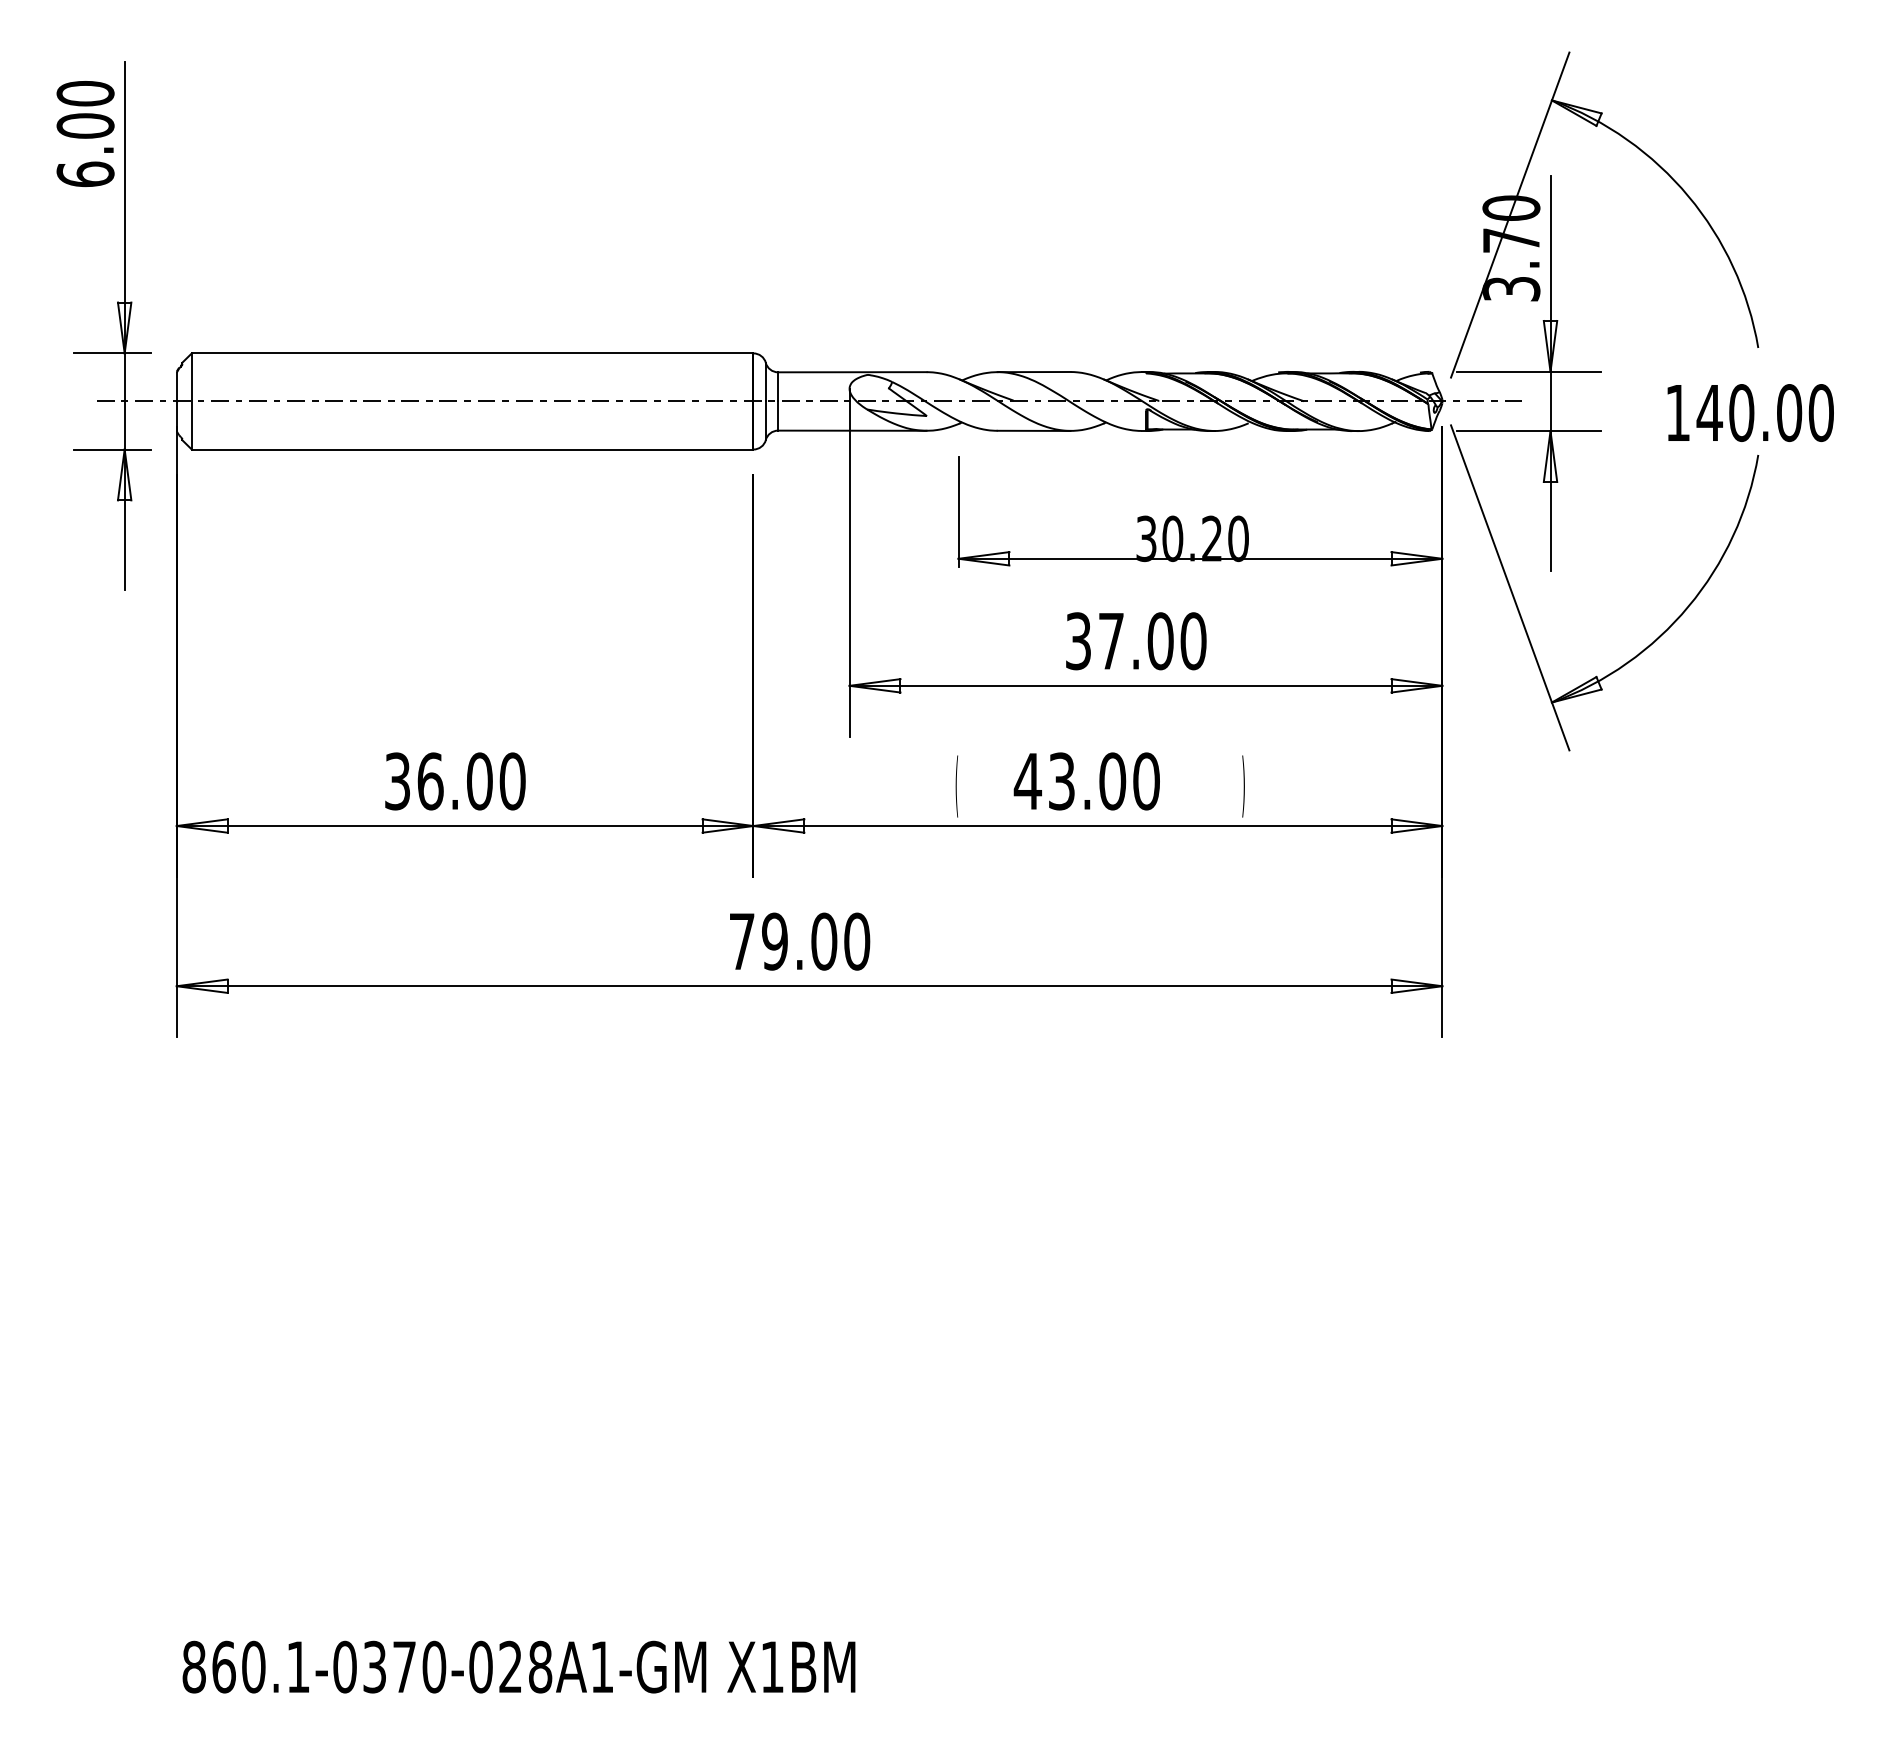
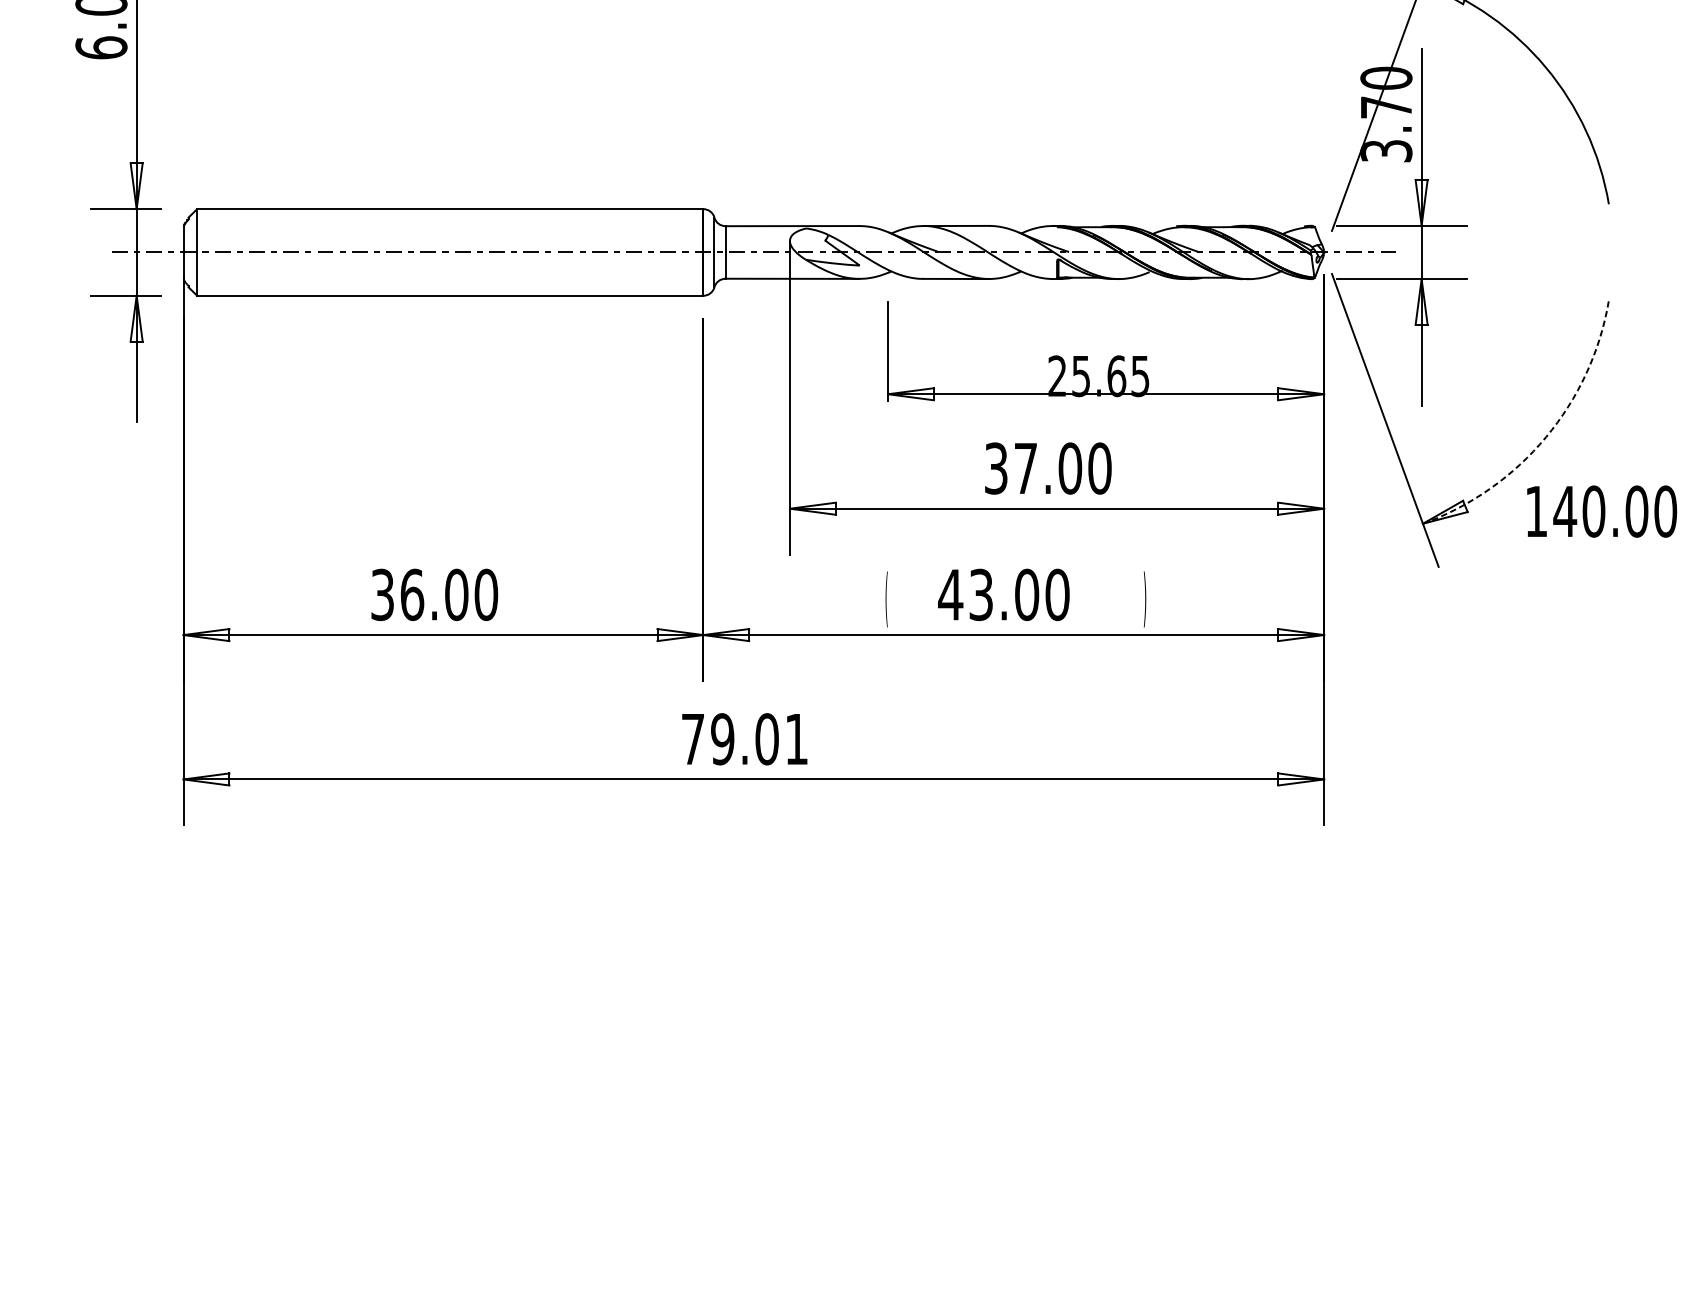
text: (1750, 412) -> (1601, 511), moved
text: (1192, 538) -> (1098, 375), 30.20 -> 25.65
arc: (1688, 606) -> (1545, 437), solid -> dashed
text: (857, 941) -> (797, 739), 79.00 -> 79.01

